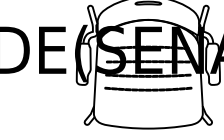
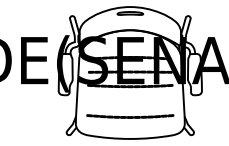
line: (148, 89) -> (130, 116), moved

